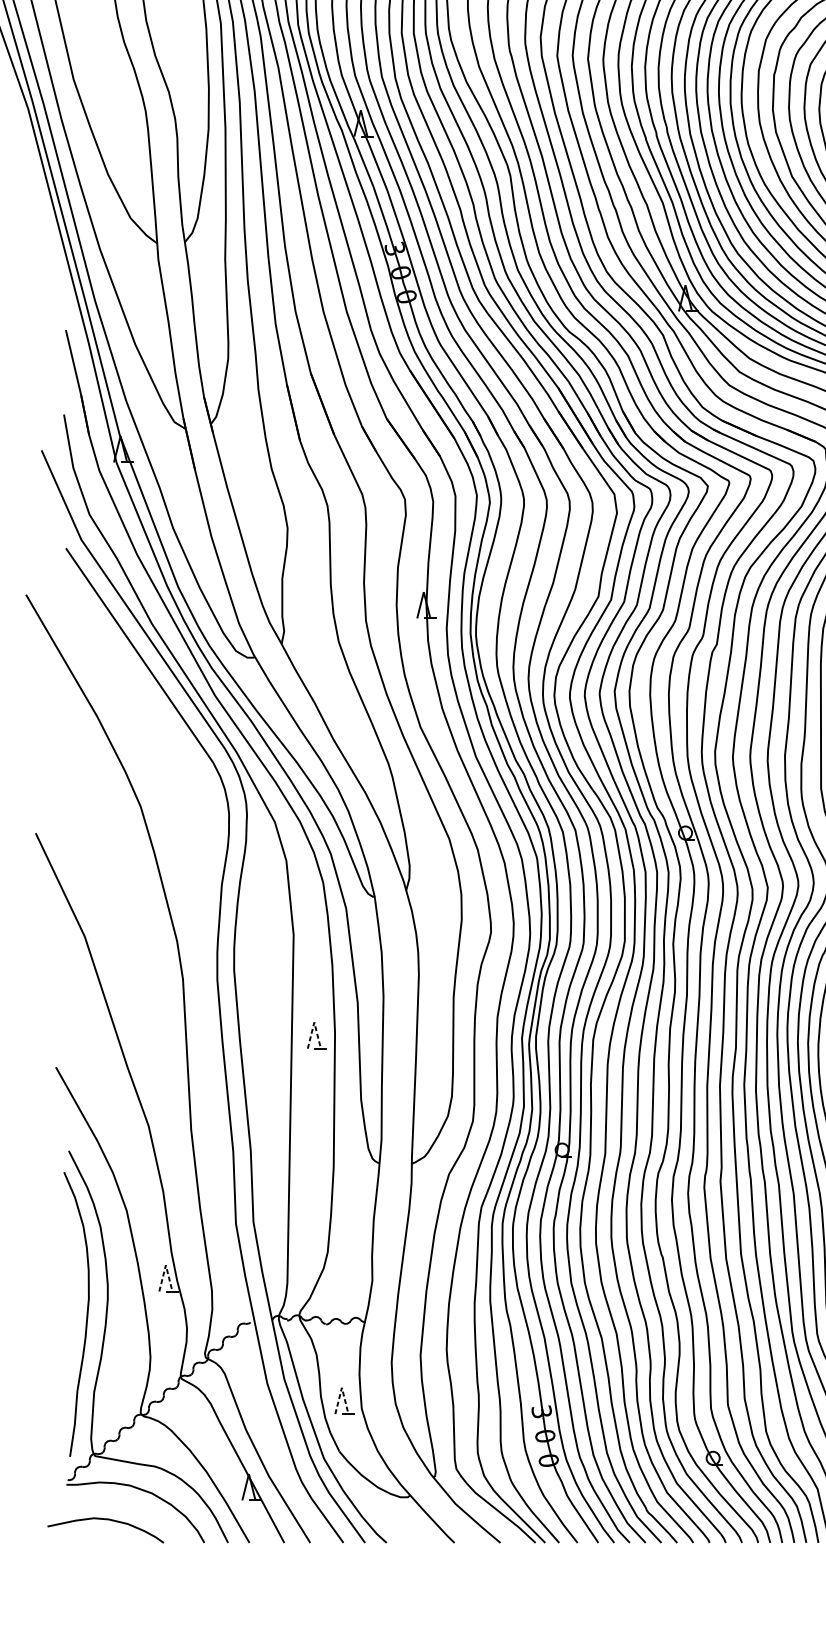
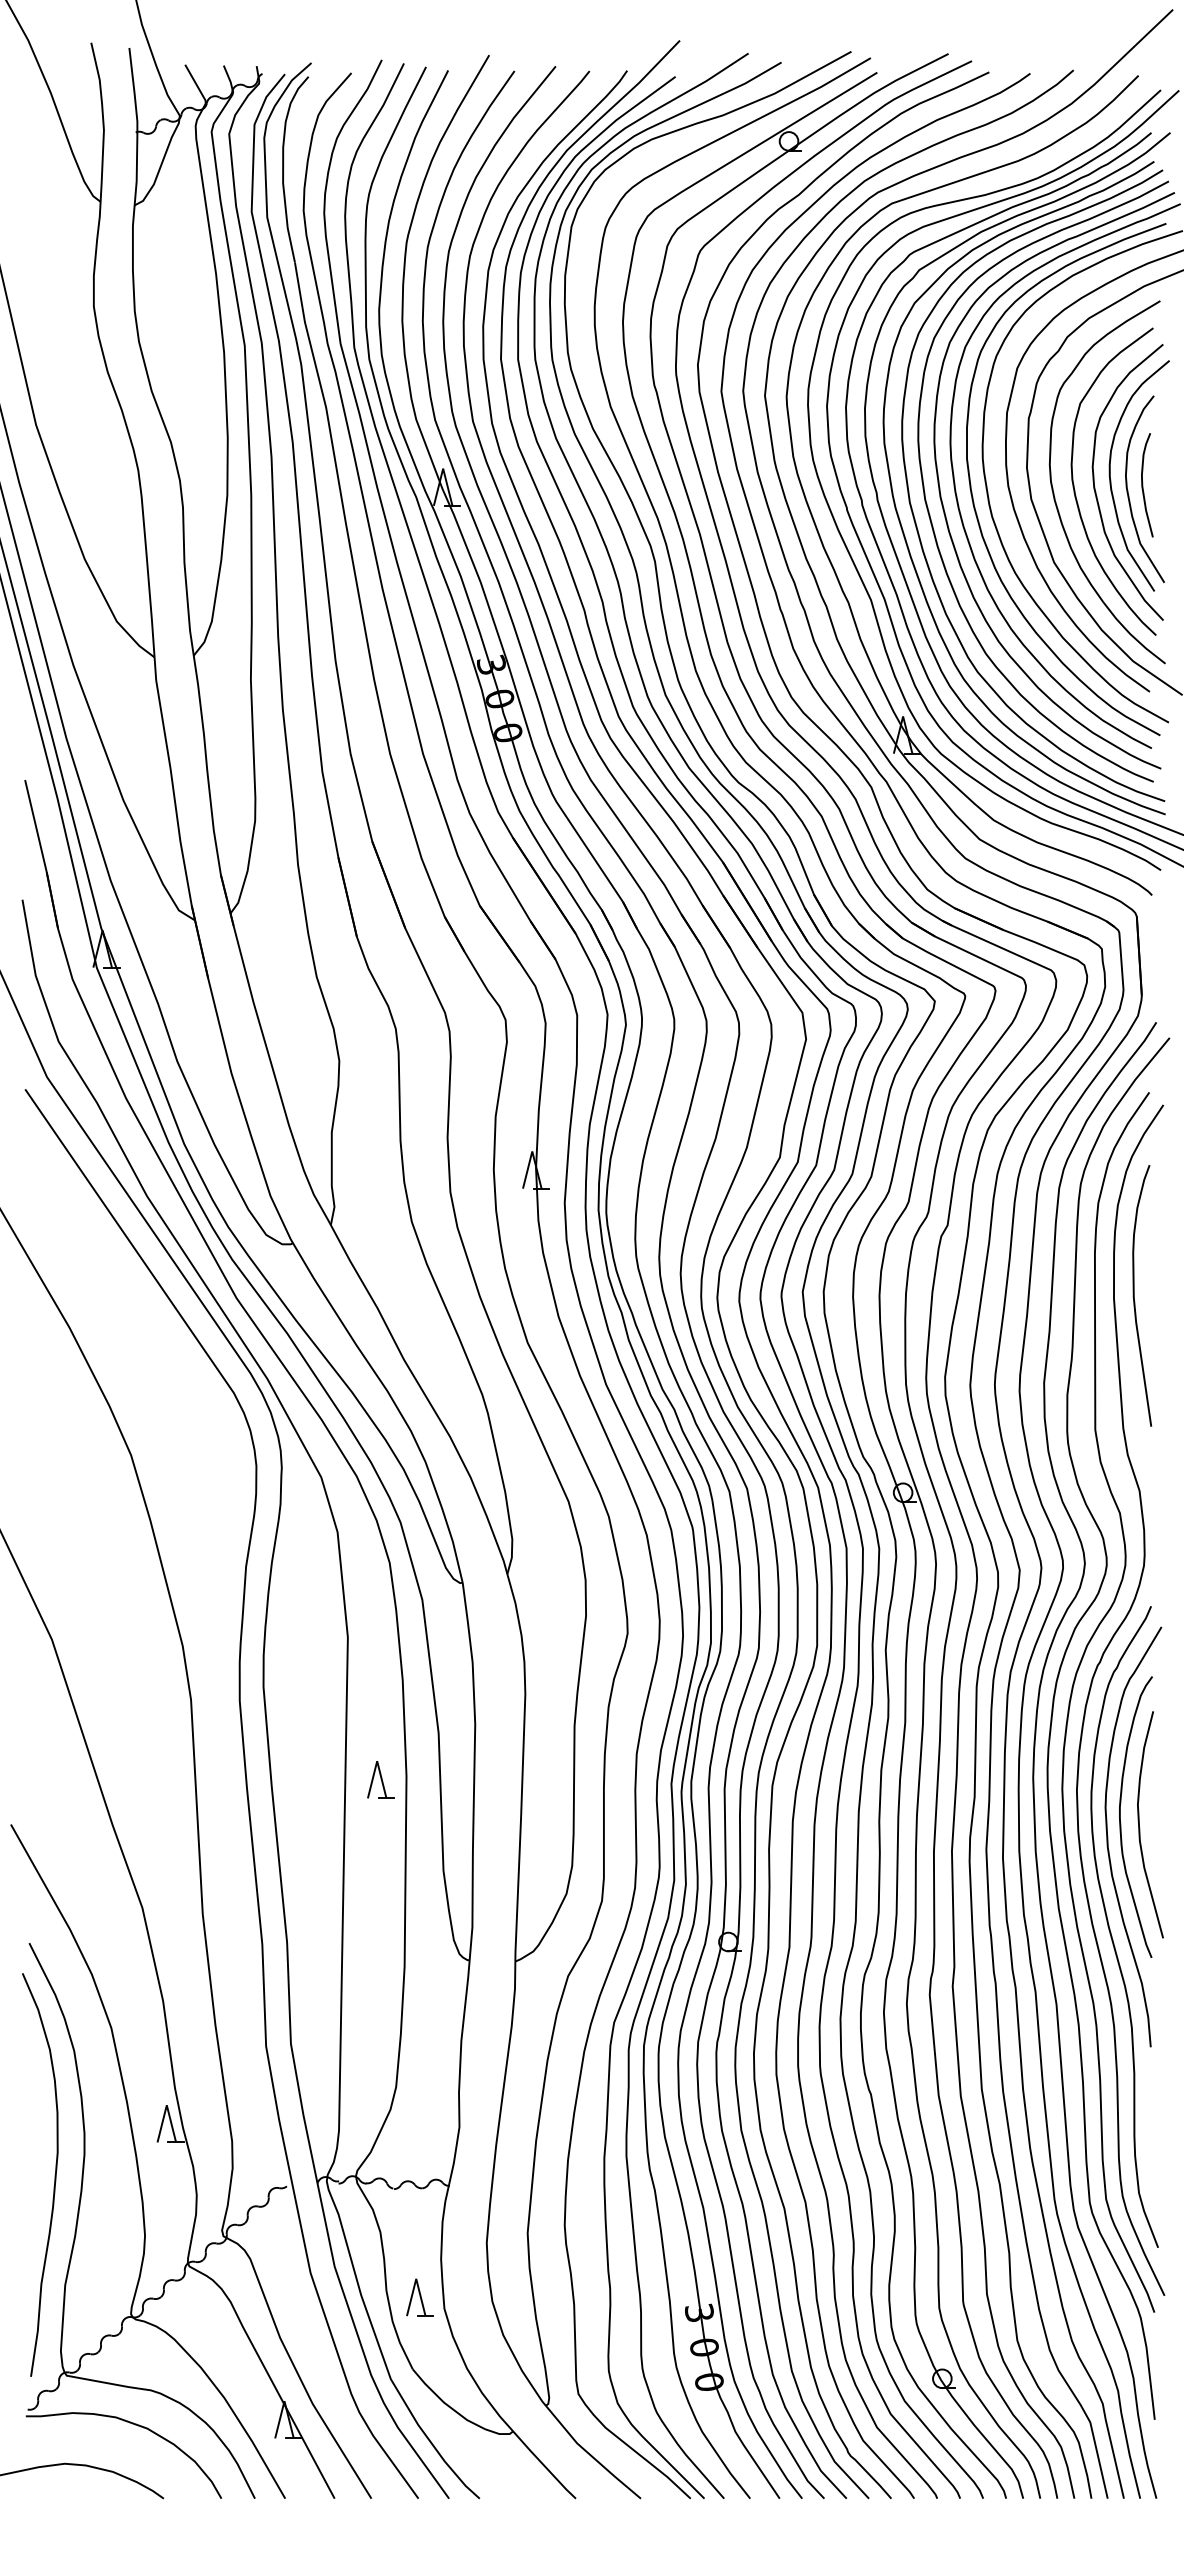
line: (314, 1022) -> (377, 1761), dashed -> solid
line: (165, 1265) -> (166, 2105), dashed -> solid
line: (342, 1387) -> (416, 2278), dashed -> solid

